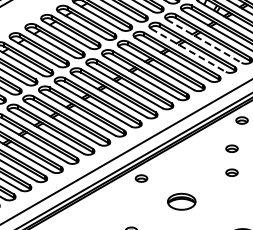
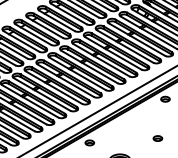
line: (204, 41) -> (137, 39), dashed -> solid
line: (188, 50) -> (125, 46), dashed -> solid
part: (231, 148) -> (157, 120), removed

